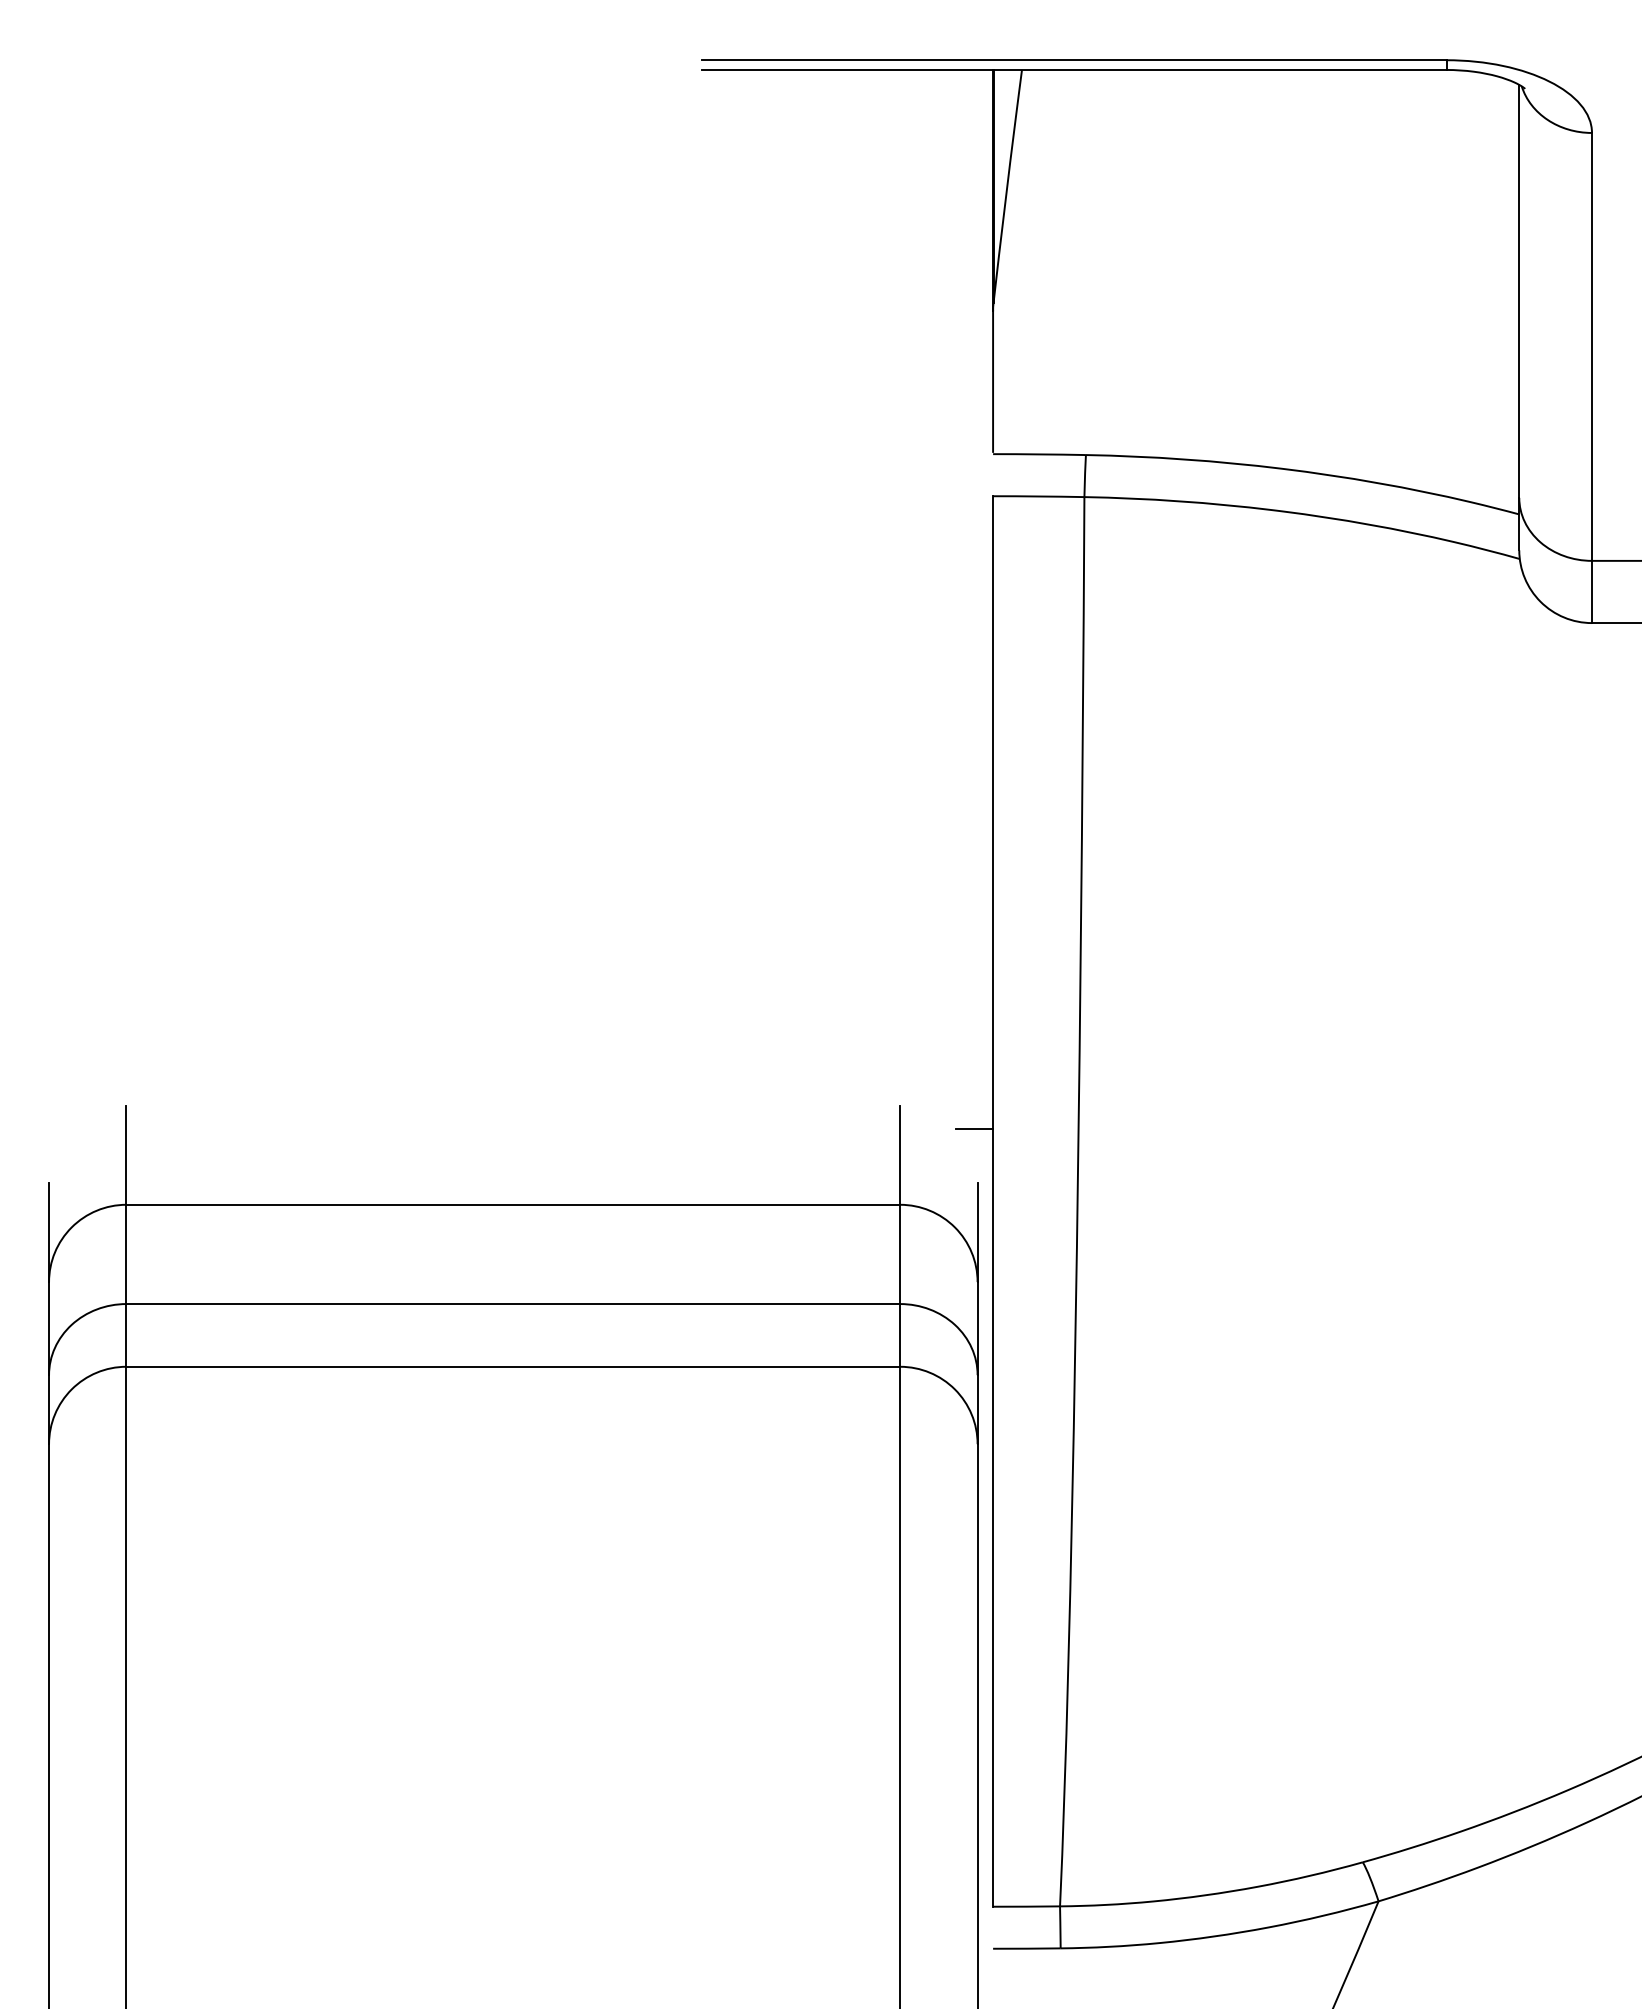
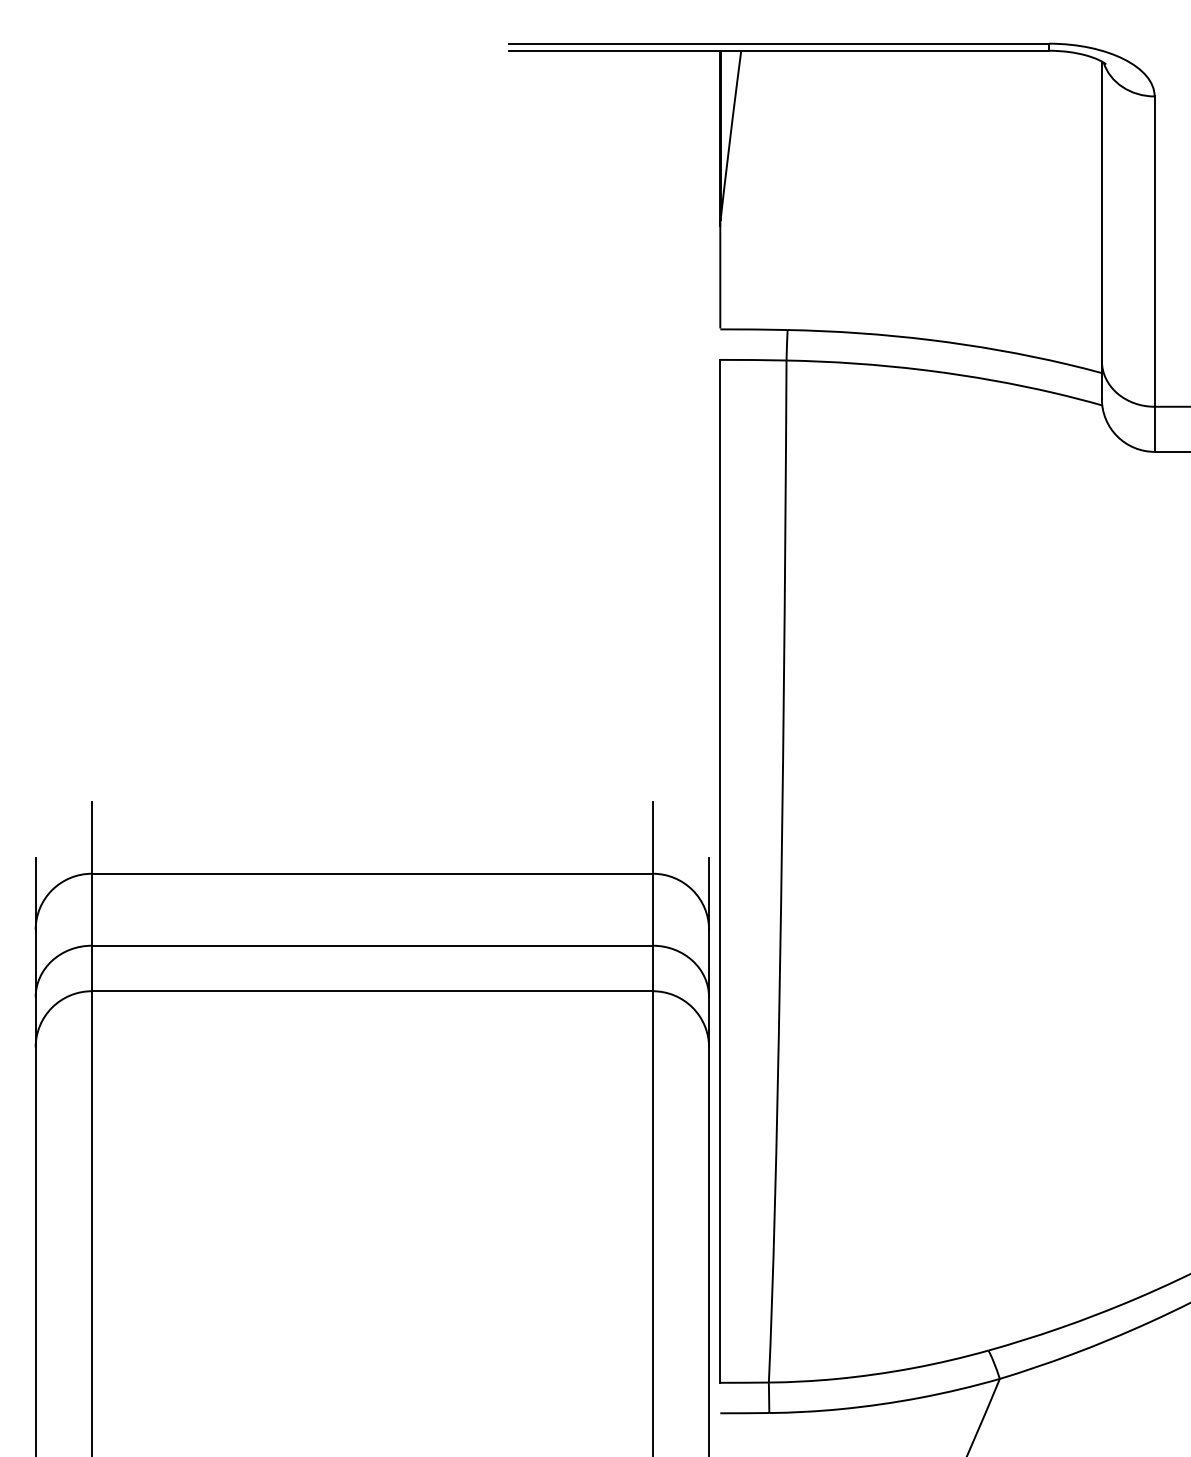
line: (974, 1128) -> (706, 818), removed

